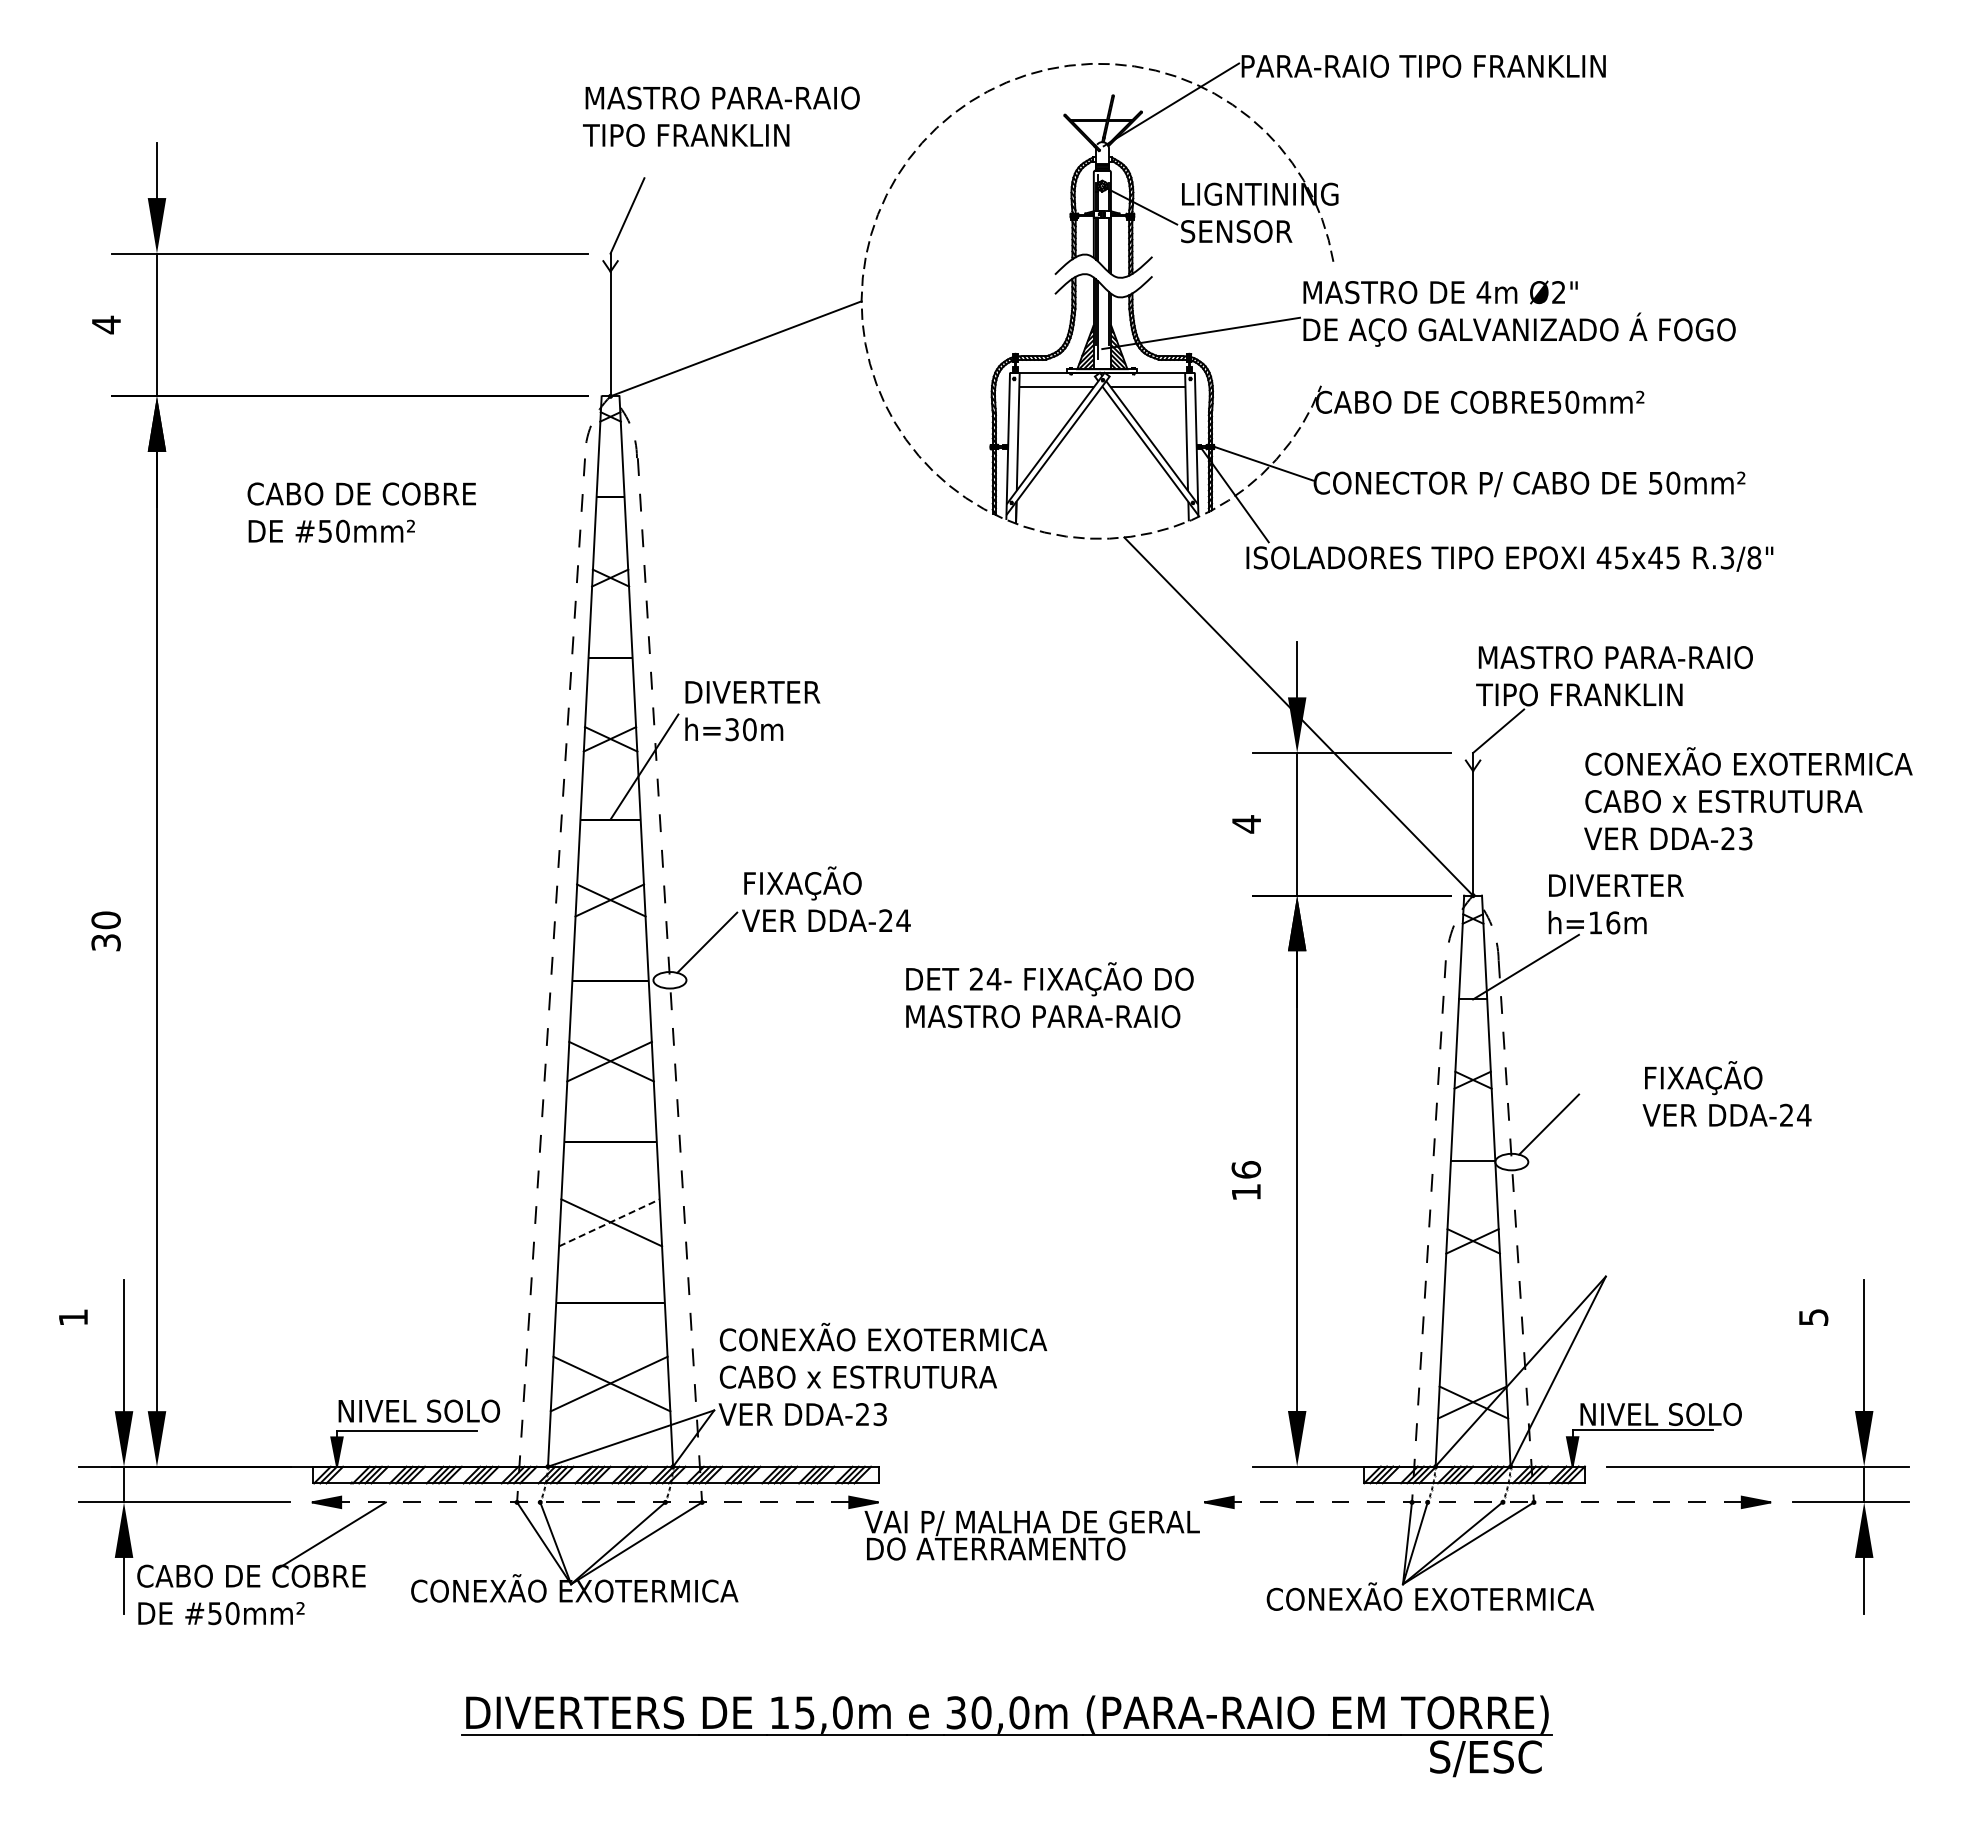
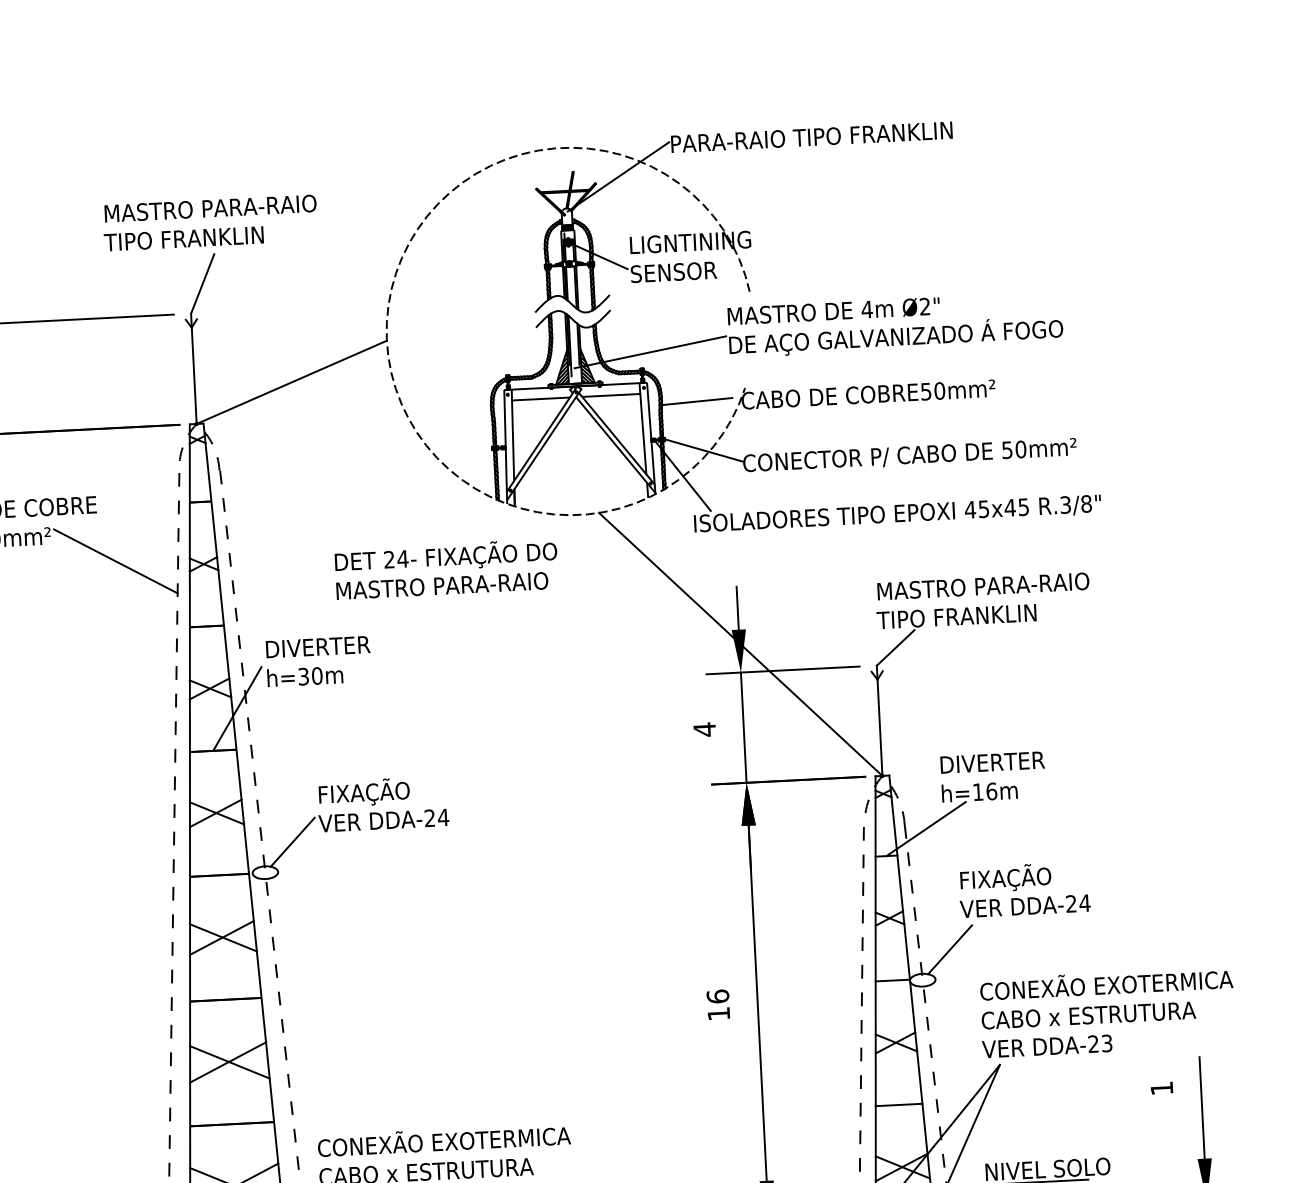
text: (721, 116) -> (210, 222), moved
line: (1256, 399) -> (695, 401), added
line: (496, 568) -> (115, 561), added
text: (1748, 798) -> (1107, 1012), moved
text: (1049, 995) -> (446, 569), moved
text: (1726, 1093) -> (1024, 889), moved
line: (609, 1222) -> (228, 1062), dashed -> solid
text: (1813, 1317) -> (1161, 1088), 5 -> 1
line: (1472, 1321) -> (898, 1104), added

